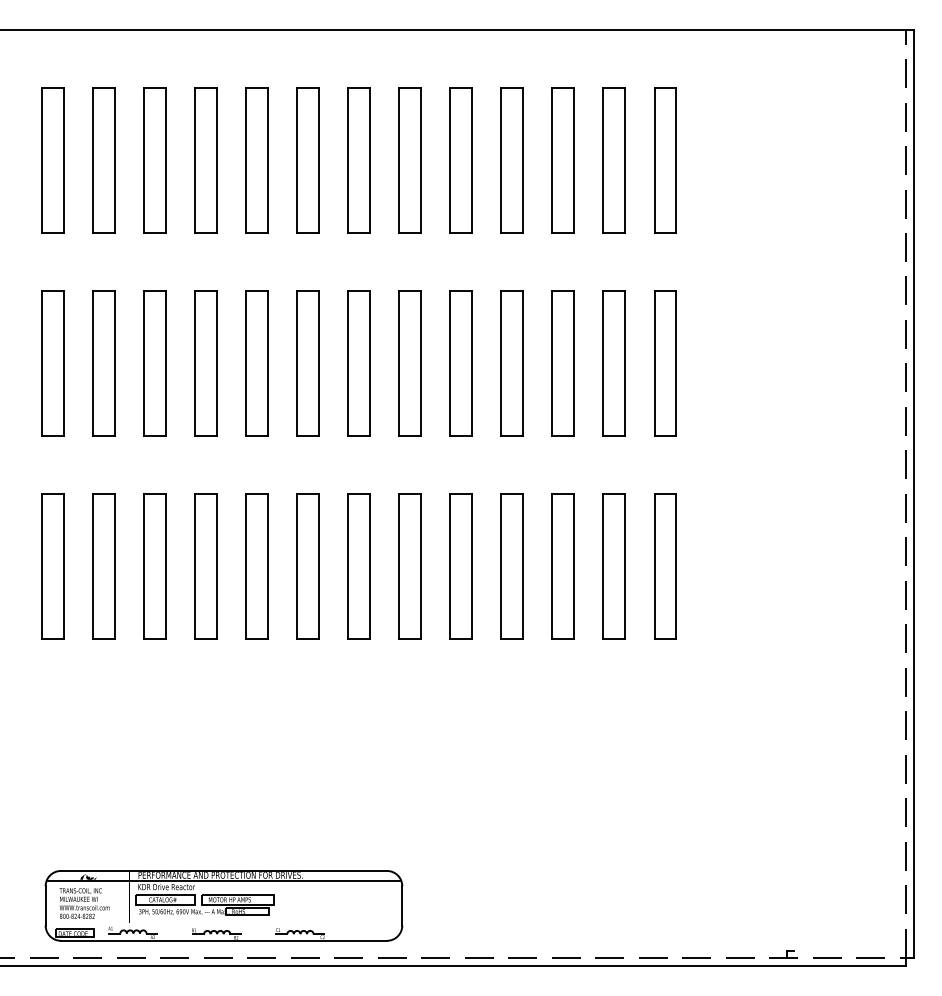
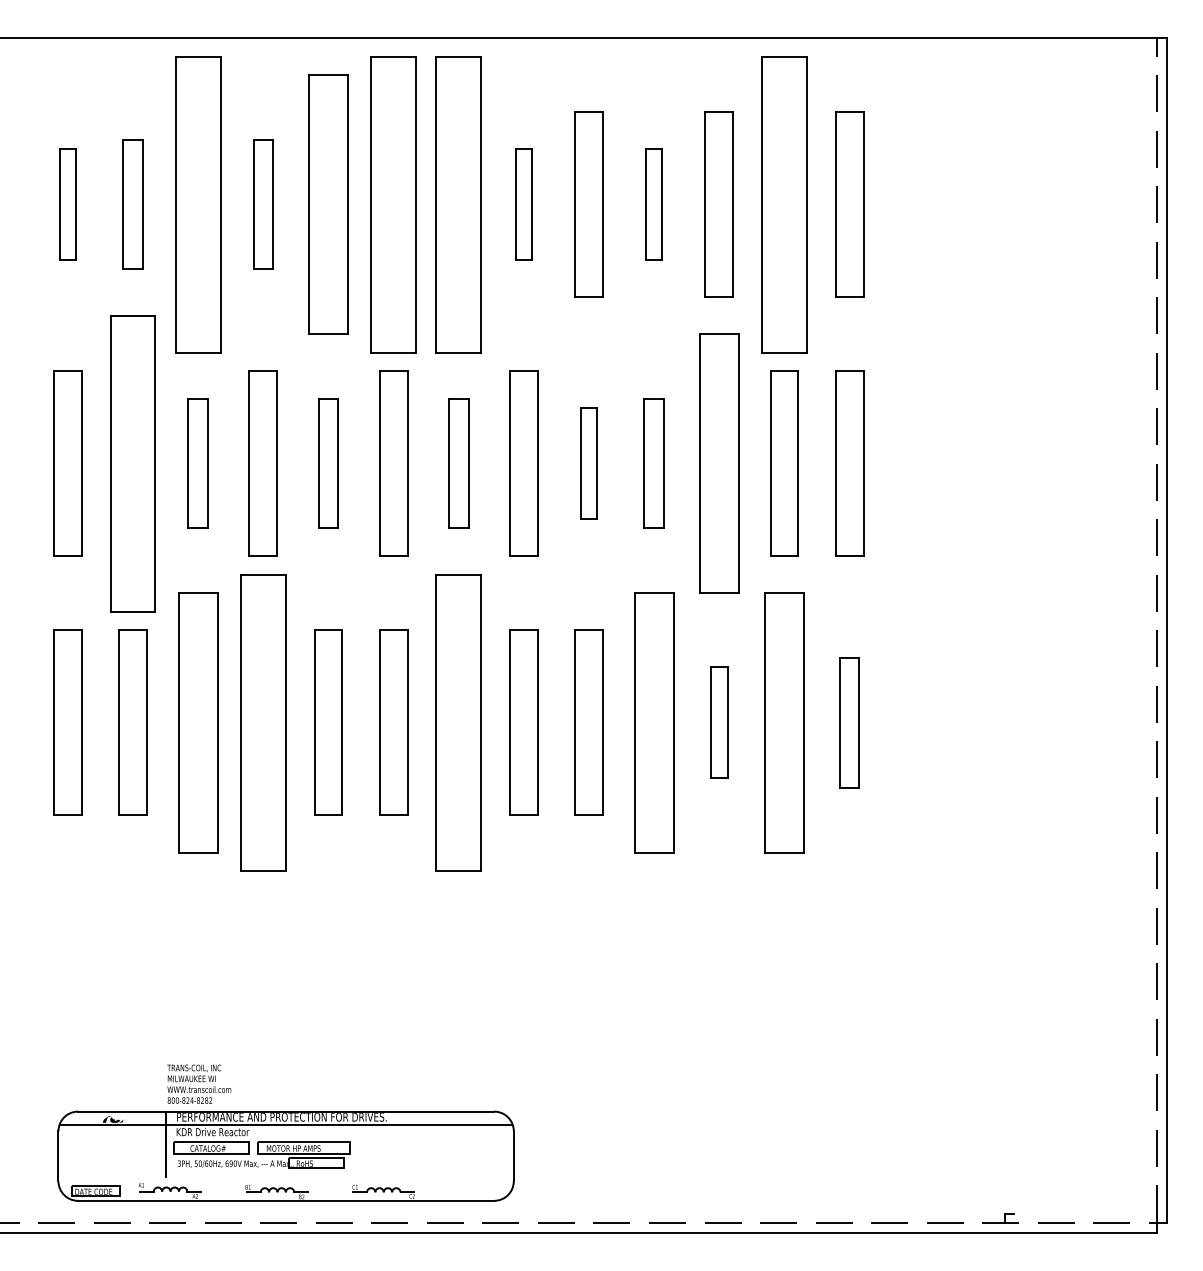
part: (52, 160) -> (67, 204), size x0.6
part: (103, 160) -> (132, 204), size x0.7
part: (154, 160) -> (197, 204), size x1.6
part: (205, 160) -> (262, 204), size x0.7
part: (257, 160) -> (328, 204), size x1.4
part: (308, 160) -> (393, 204), size x1.6
part: (358, 160) -> (458, 204), size x1.6
part: (409, 160) -> (523, 204), size x0.6
part: (511, 160) -> (653, 204), size x0.6
part: (614, 160) -> (784, 204), size x1.6
part: (103, 363) -> (132, 463), size x1.6
part: (154, 363) -> (197, 463), size x0.7
part: (257, 363) -> (328, 463), size x0.7
part: (358, 363) -> (458, 463), size x0.7
part: (460, 363) -> (588, 463), size x0.6
part: (511, 363) -> (653, 463), size x0.7
part: (562, 363) -> (718, 463), size x1.4
part: (154, 566) -> (197, 722), size x1.4
part: (205, 566) -> (262, 722), size x1.6
part: (358, 566) -> (458, 722), size x1.6
part: (511, 566) -> (653, 722), size x1.4
part: (562, 566) -> (718, 722), size x0.6
part: (614, 566) -> (784, 722), size x1.4
part: (665, 566) -> (849, 722), size x0.7
text: (84, 902) -> (199, 1083), moved

